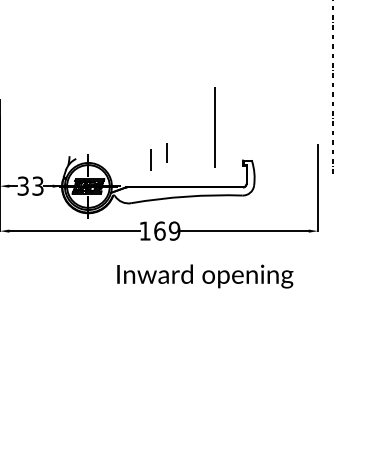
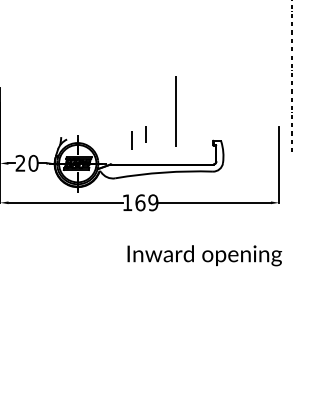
line: (214, 127) -> (176, 111), moved
text: (30, 185) -> (26, 162), 33 -> 20
text: (205, 276) -> (204, 255), moved

